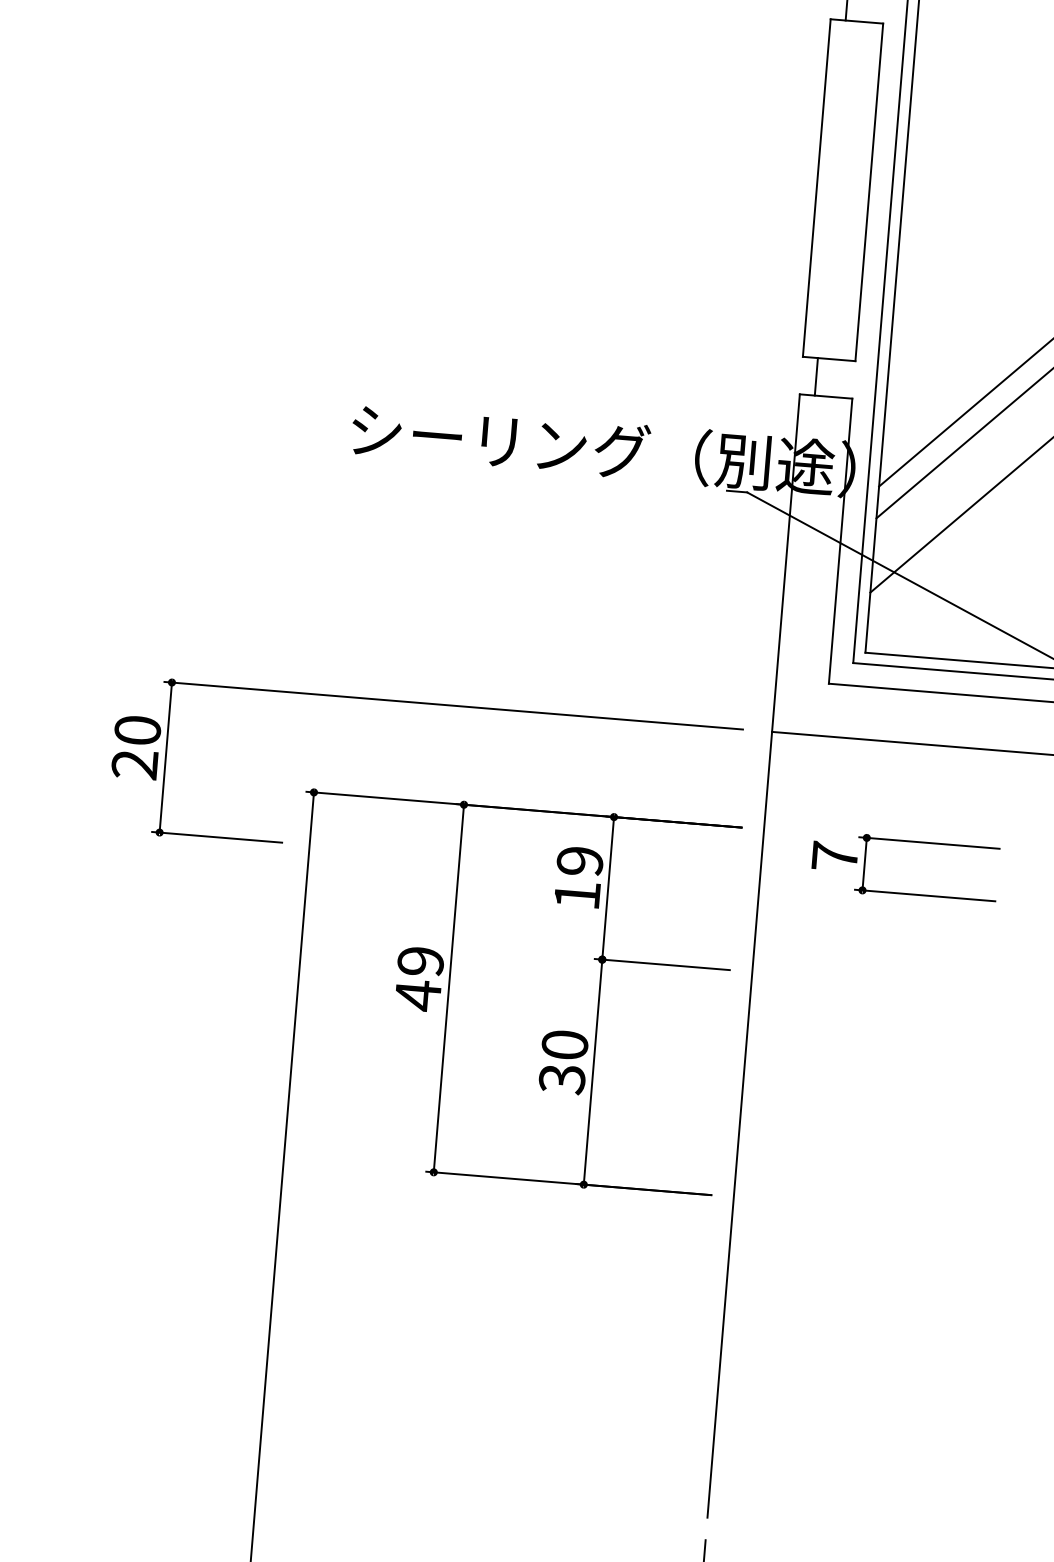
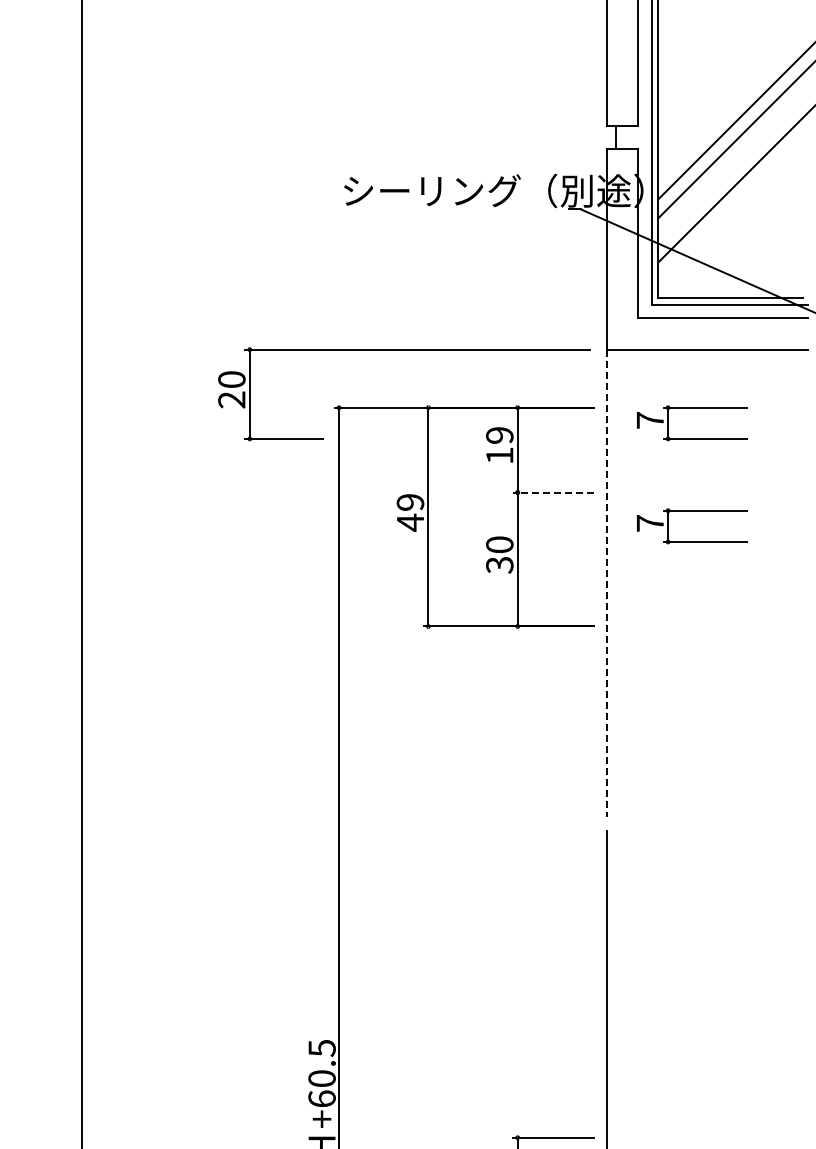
line: (660, 964) -> (552, 492), solid -> dashed
part: (893, 1015) -> (692, 511), added
line: (738, 1124) -> (606, 583), solid -> dashed

